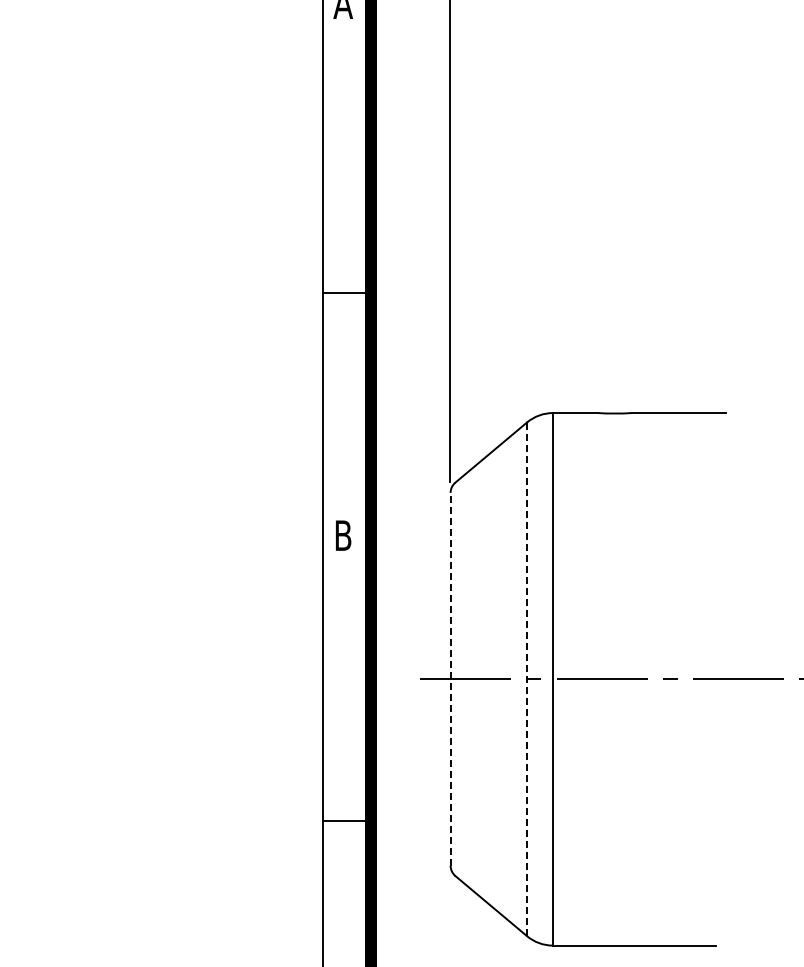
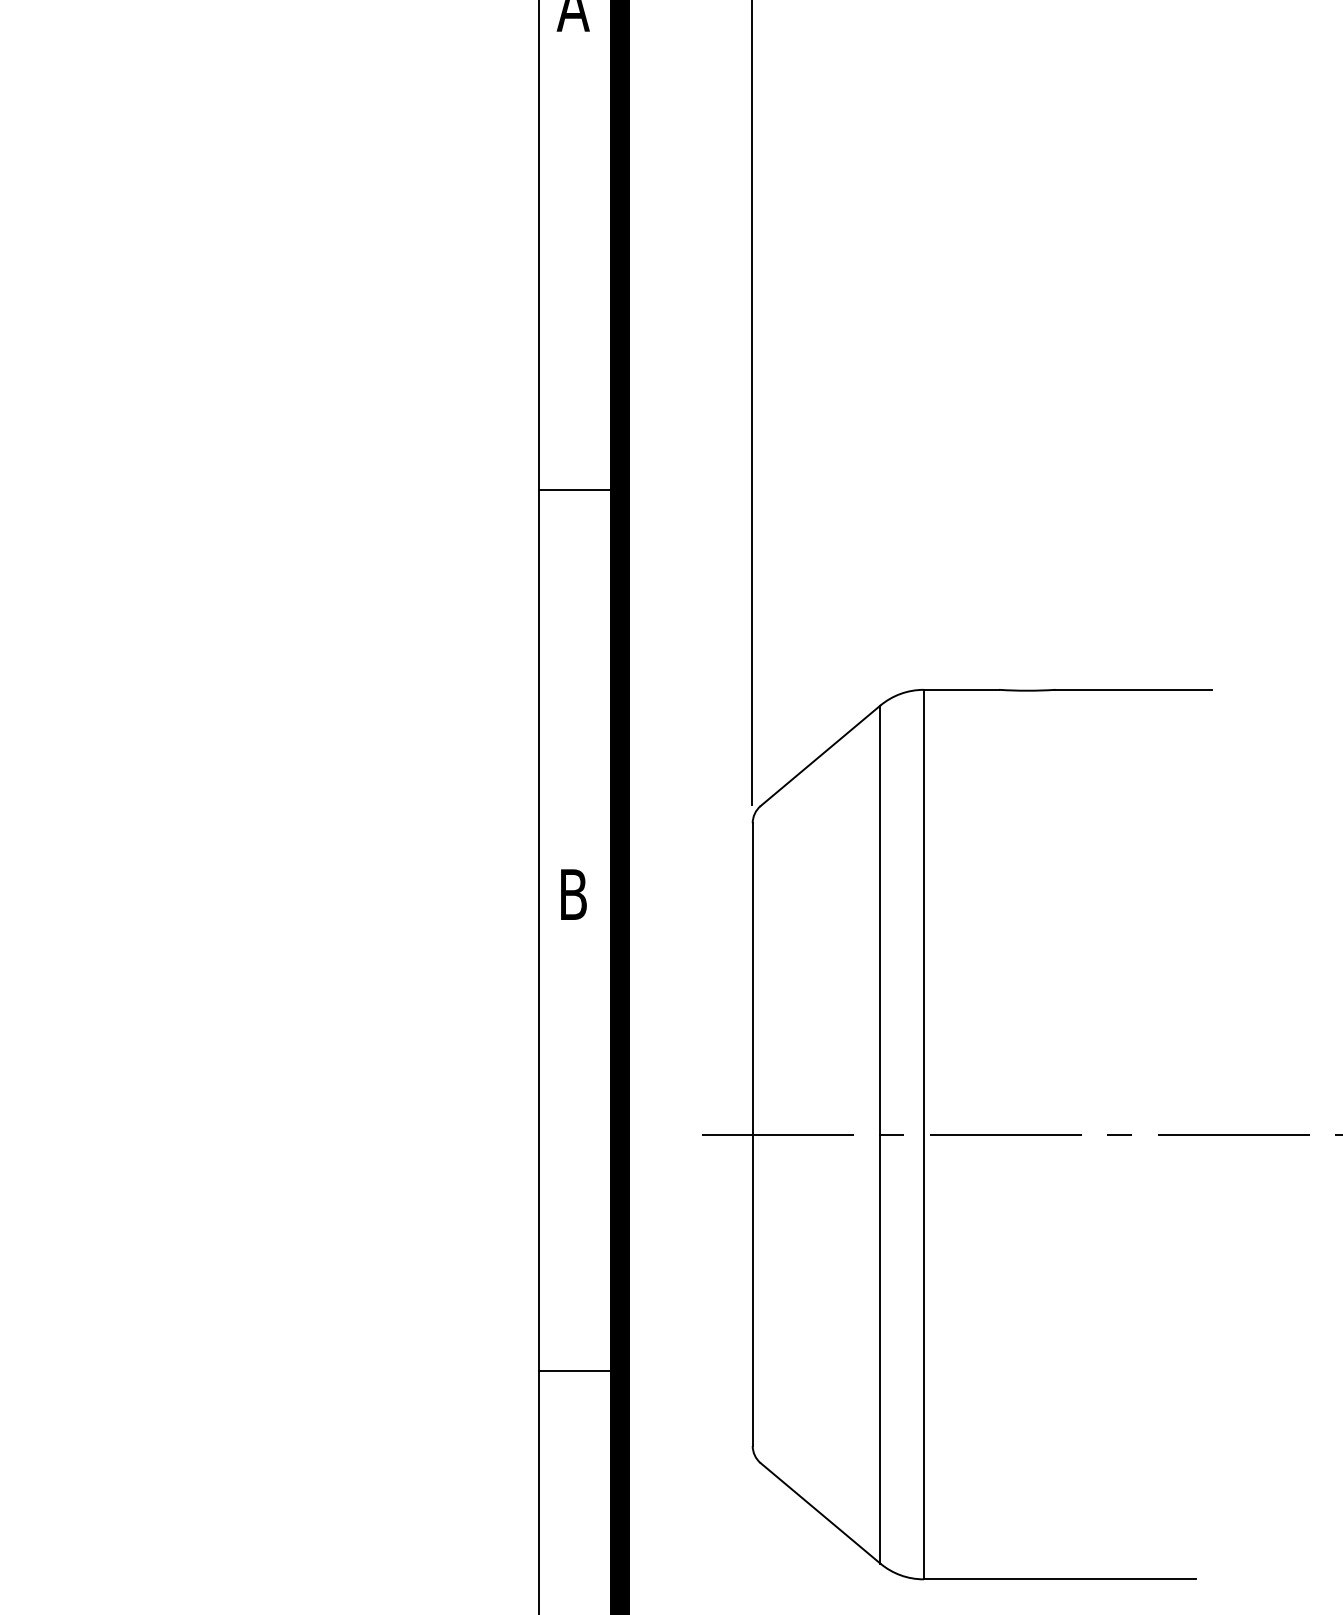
line: (450, 678) -> (752, 1133), dashed -> solid
line: (527, 679) -> (881, 1134), dashed -> solid

